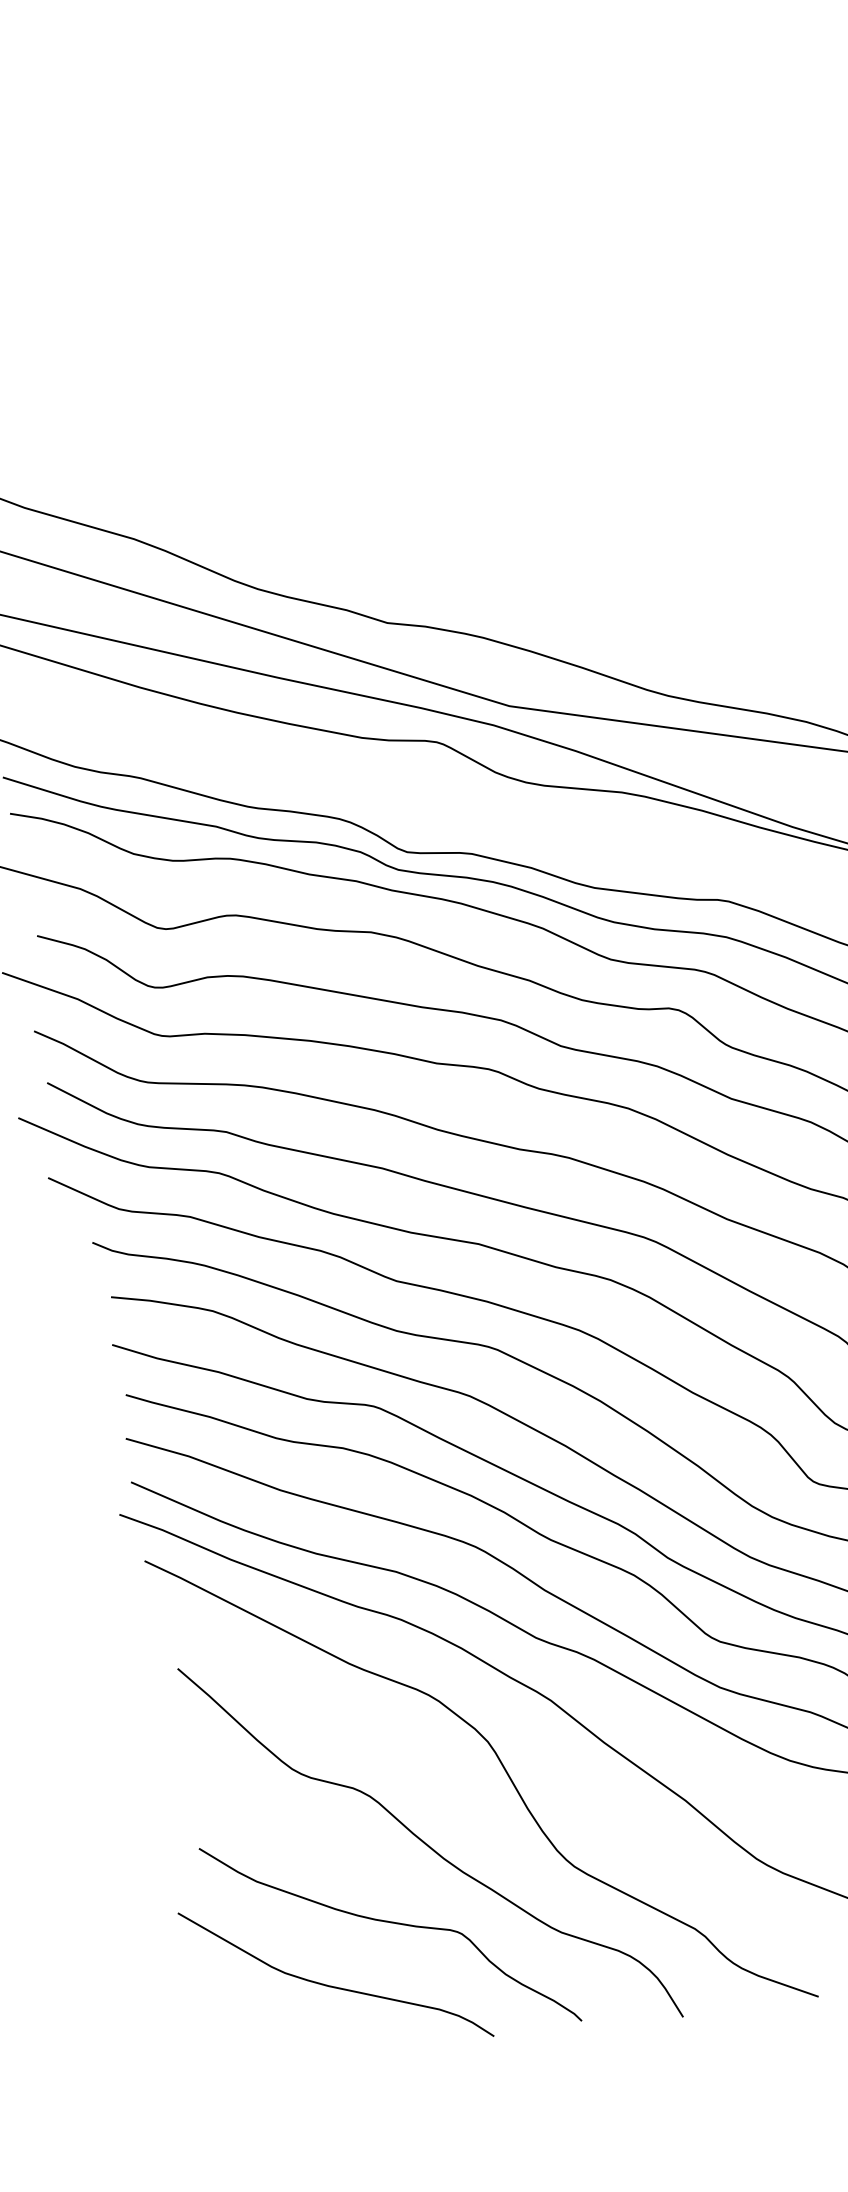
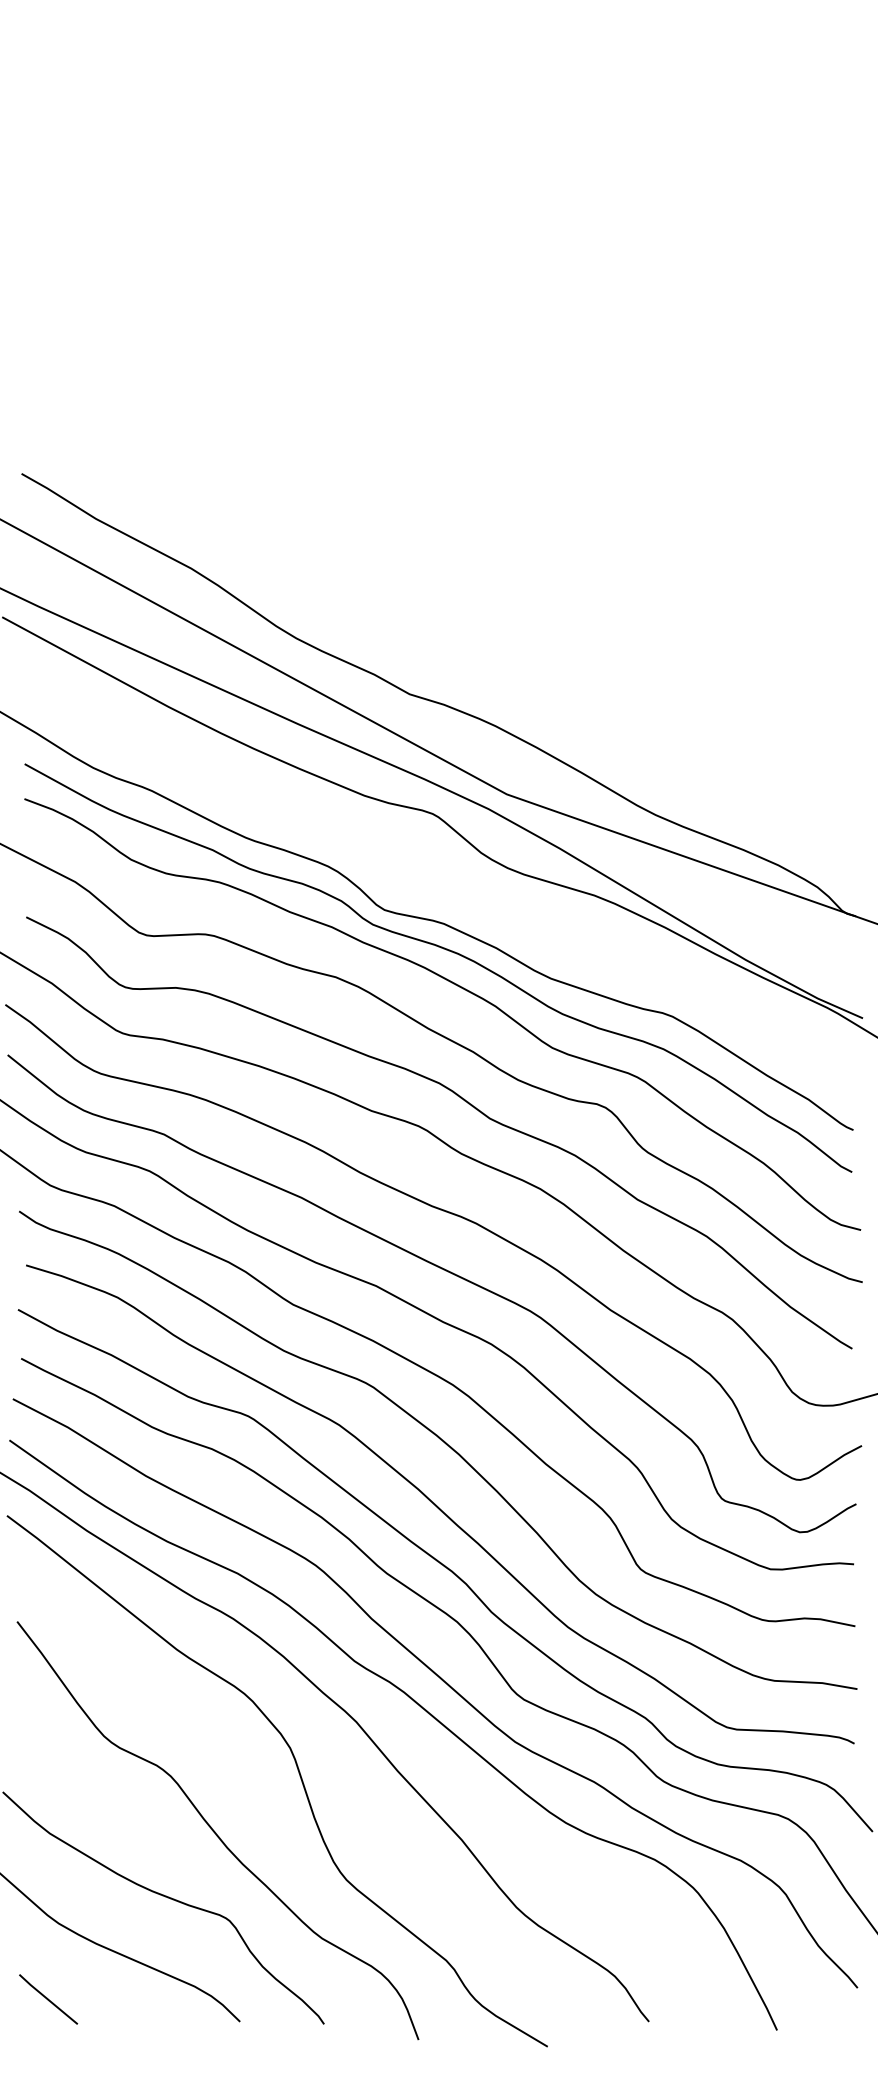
line: (290, 2054) -> (48, 1999), added

